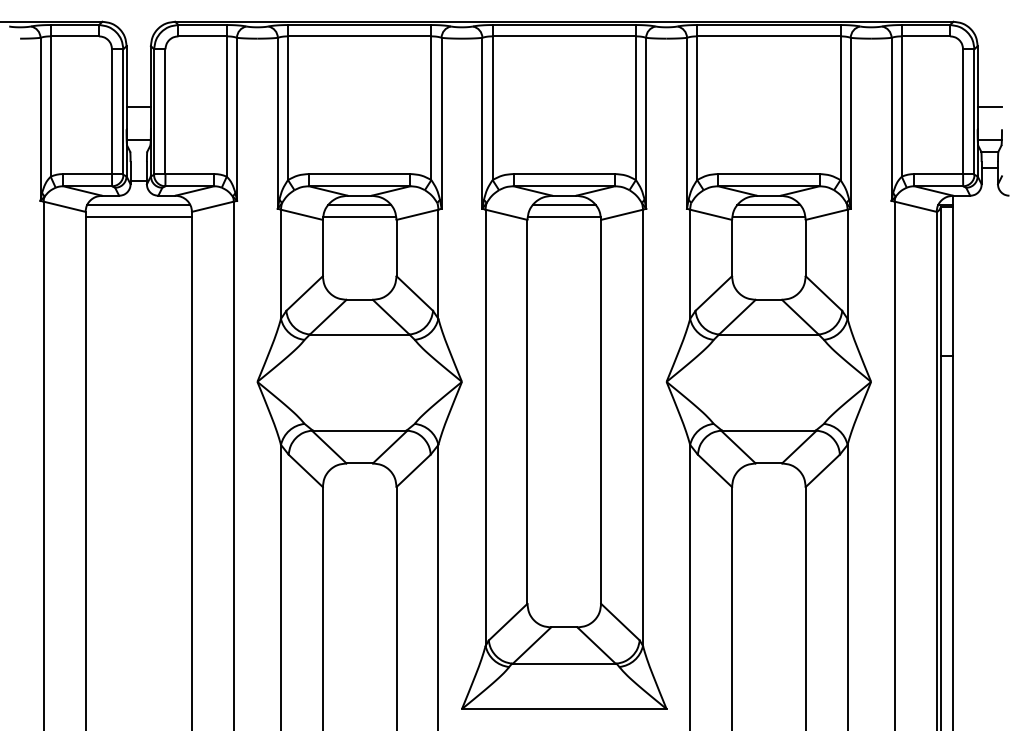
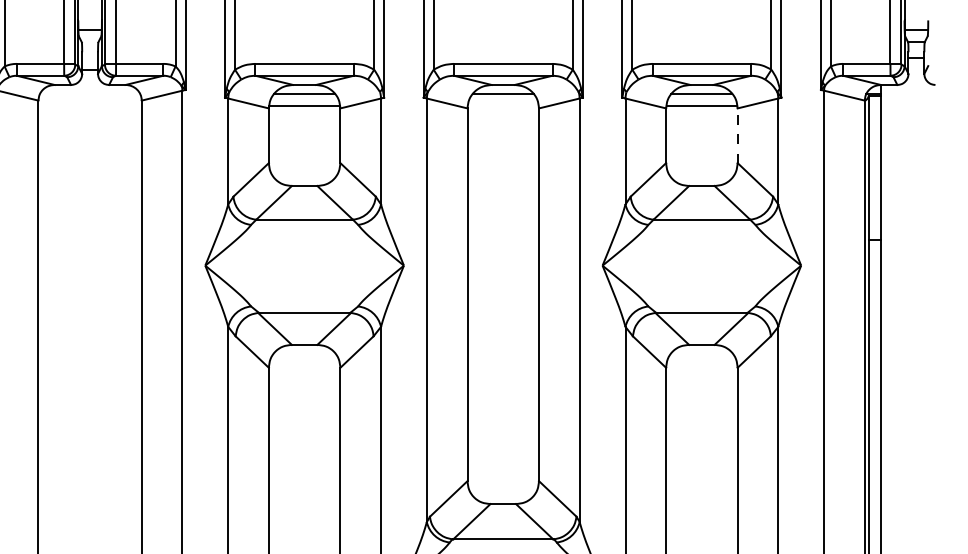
line: (138, 205) -> (89, 94), removed
line: (138, 217) -> (89, 106), removed
line: (563, 217) -> (502, 106), removed
line: (805, 247) -> (737, 135), solid -> dashed

